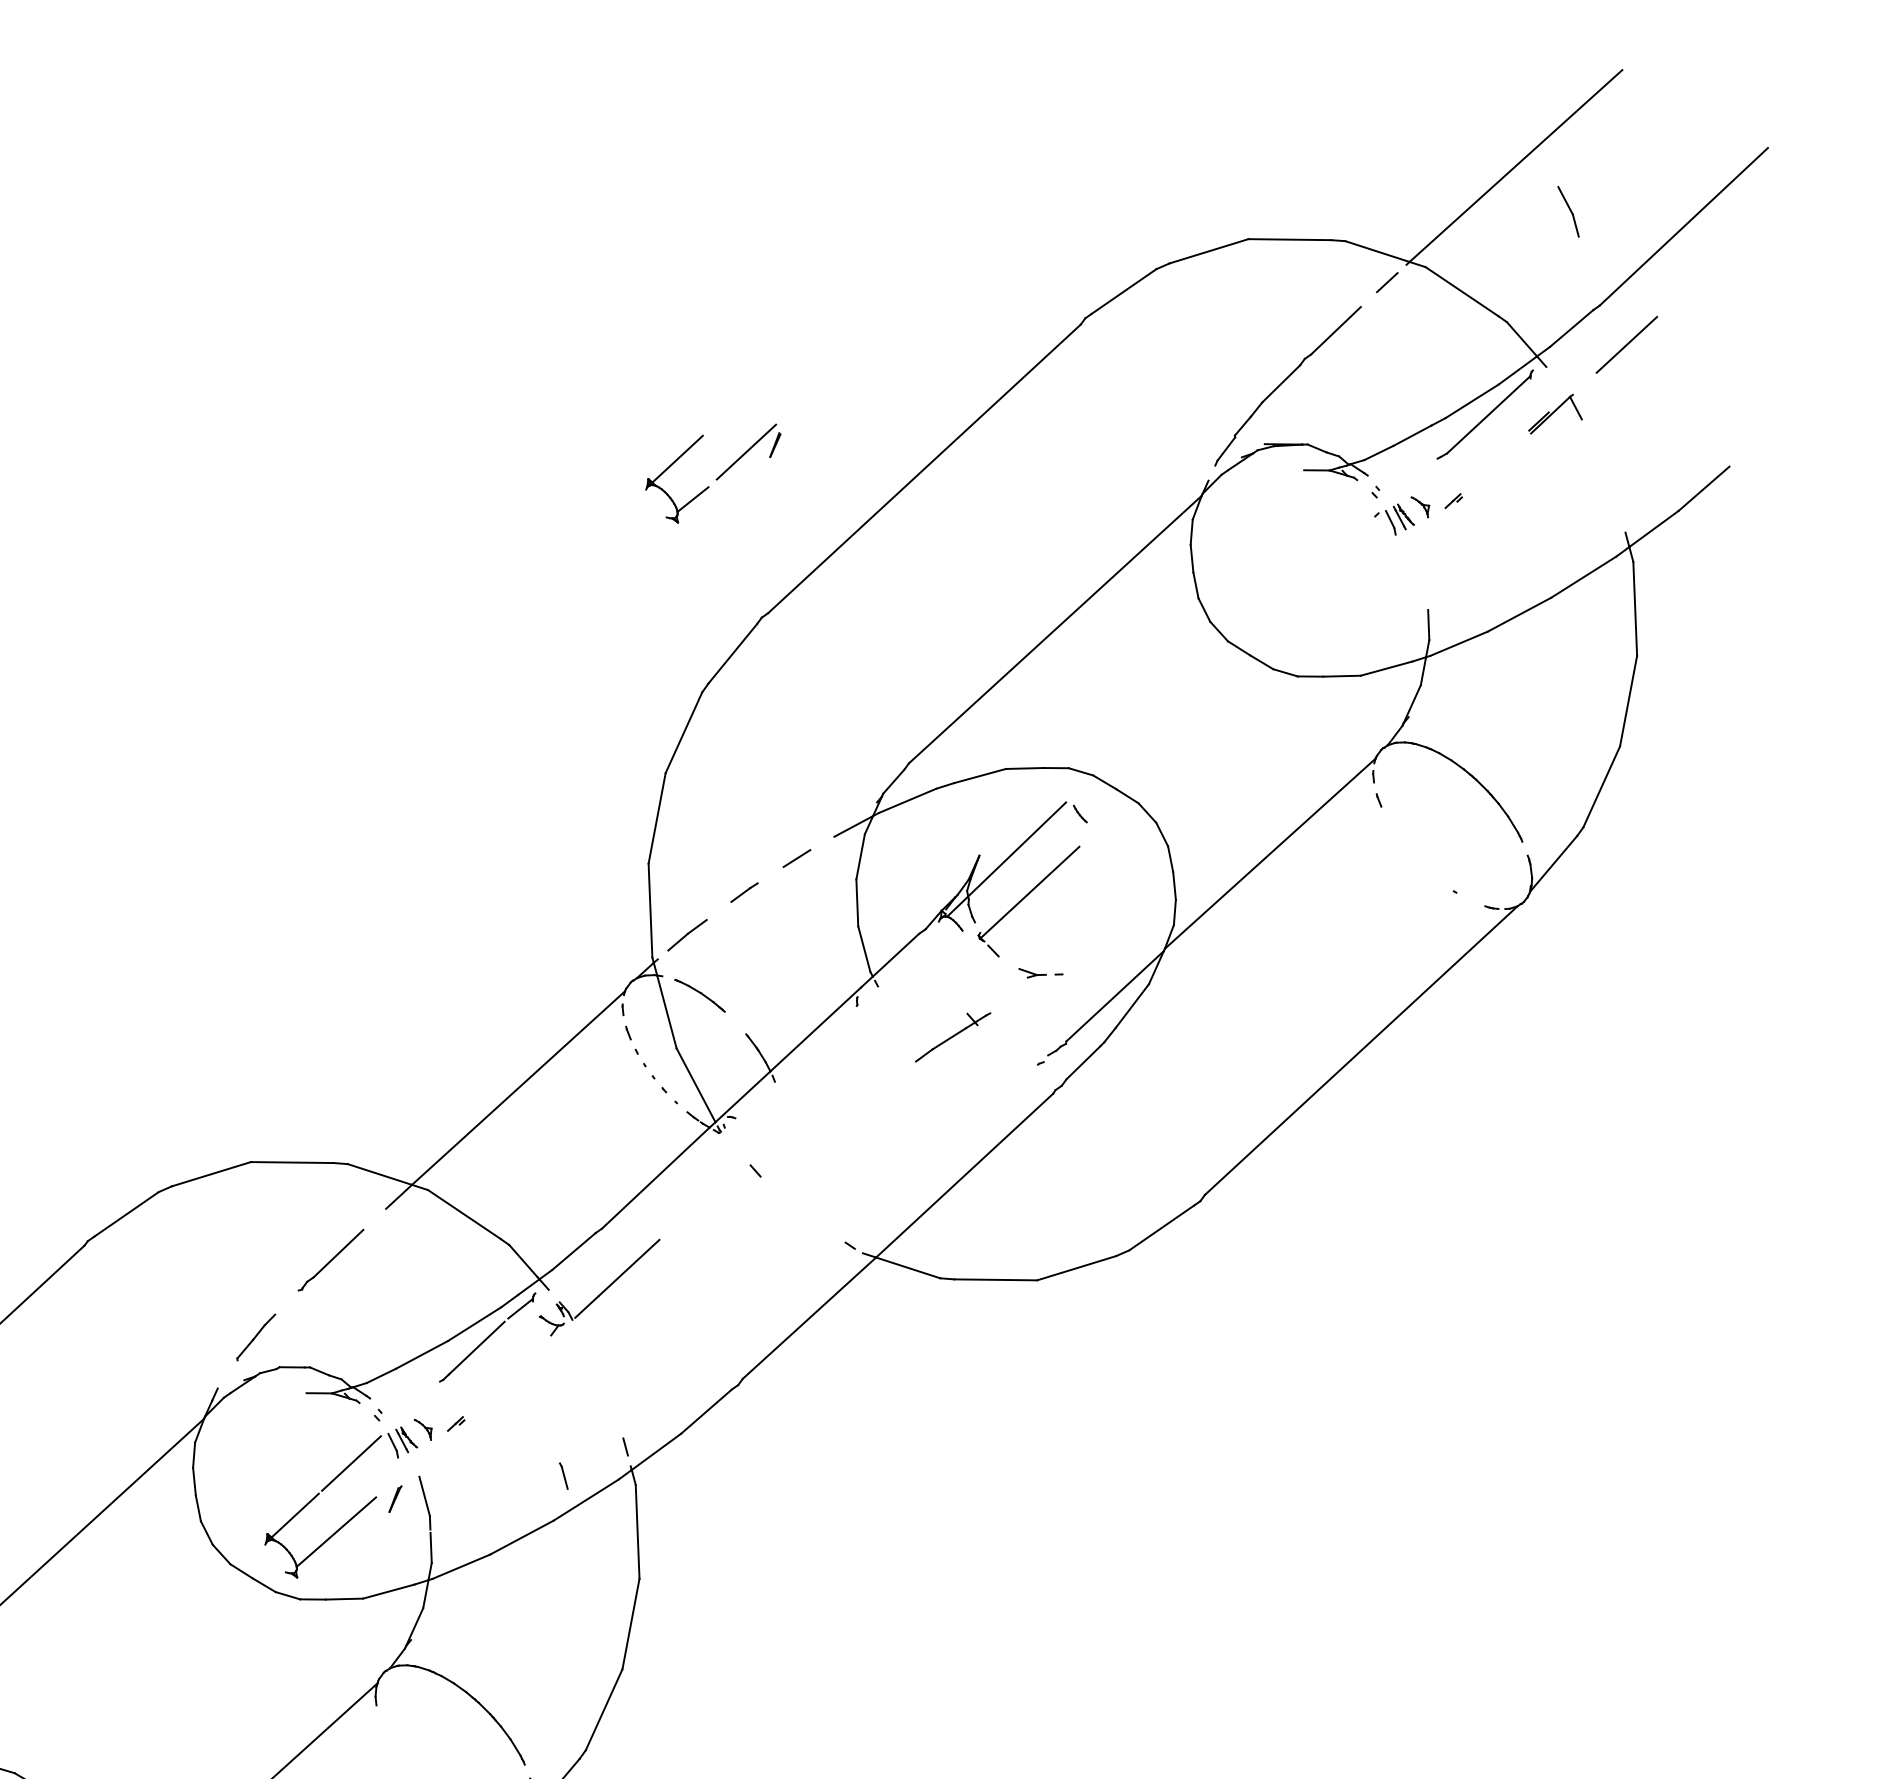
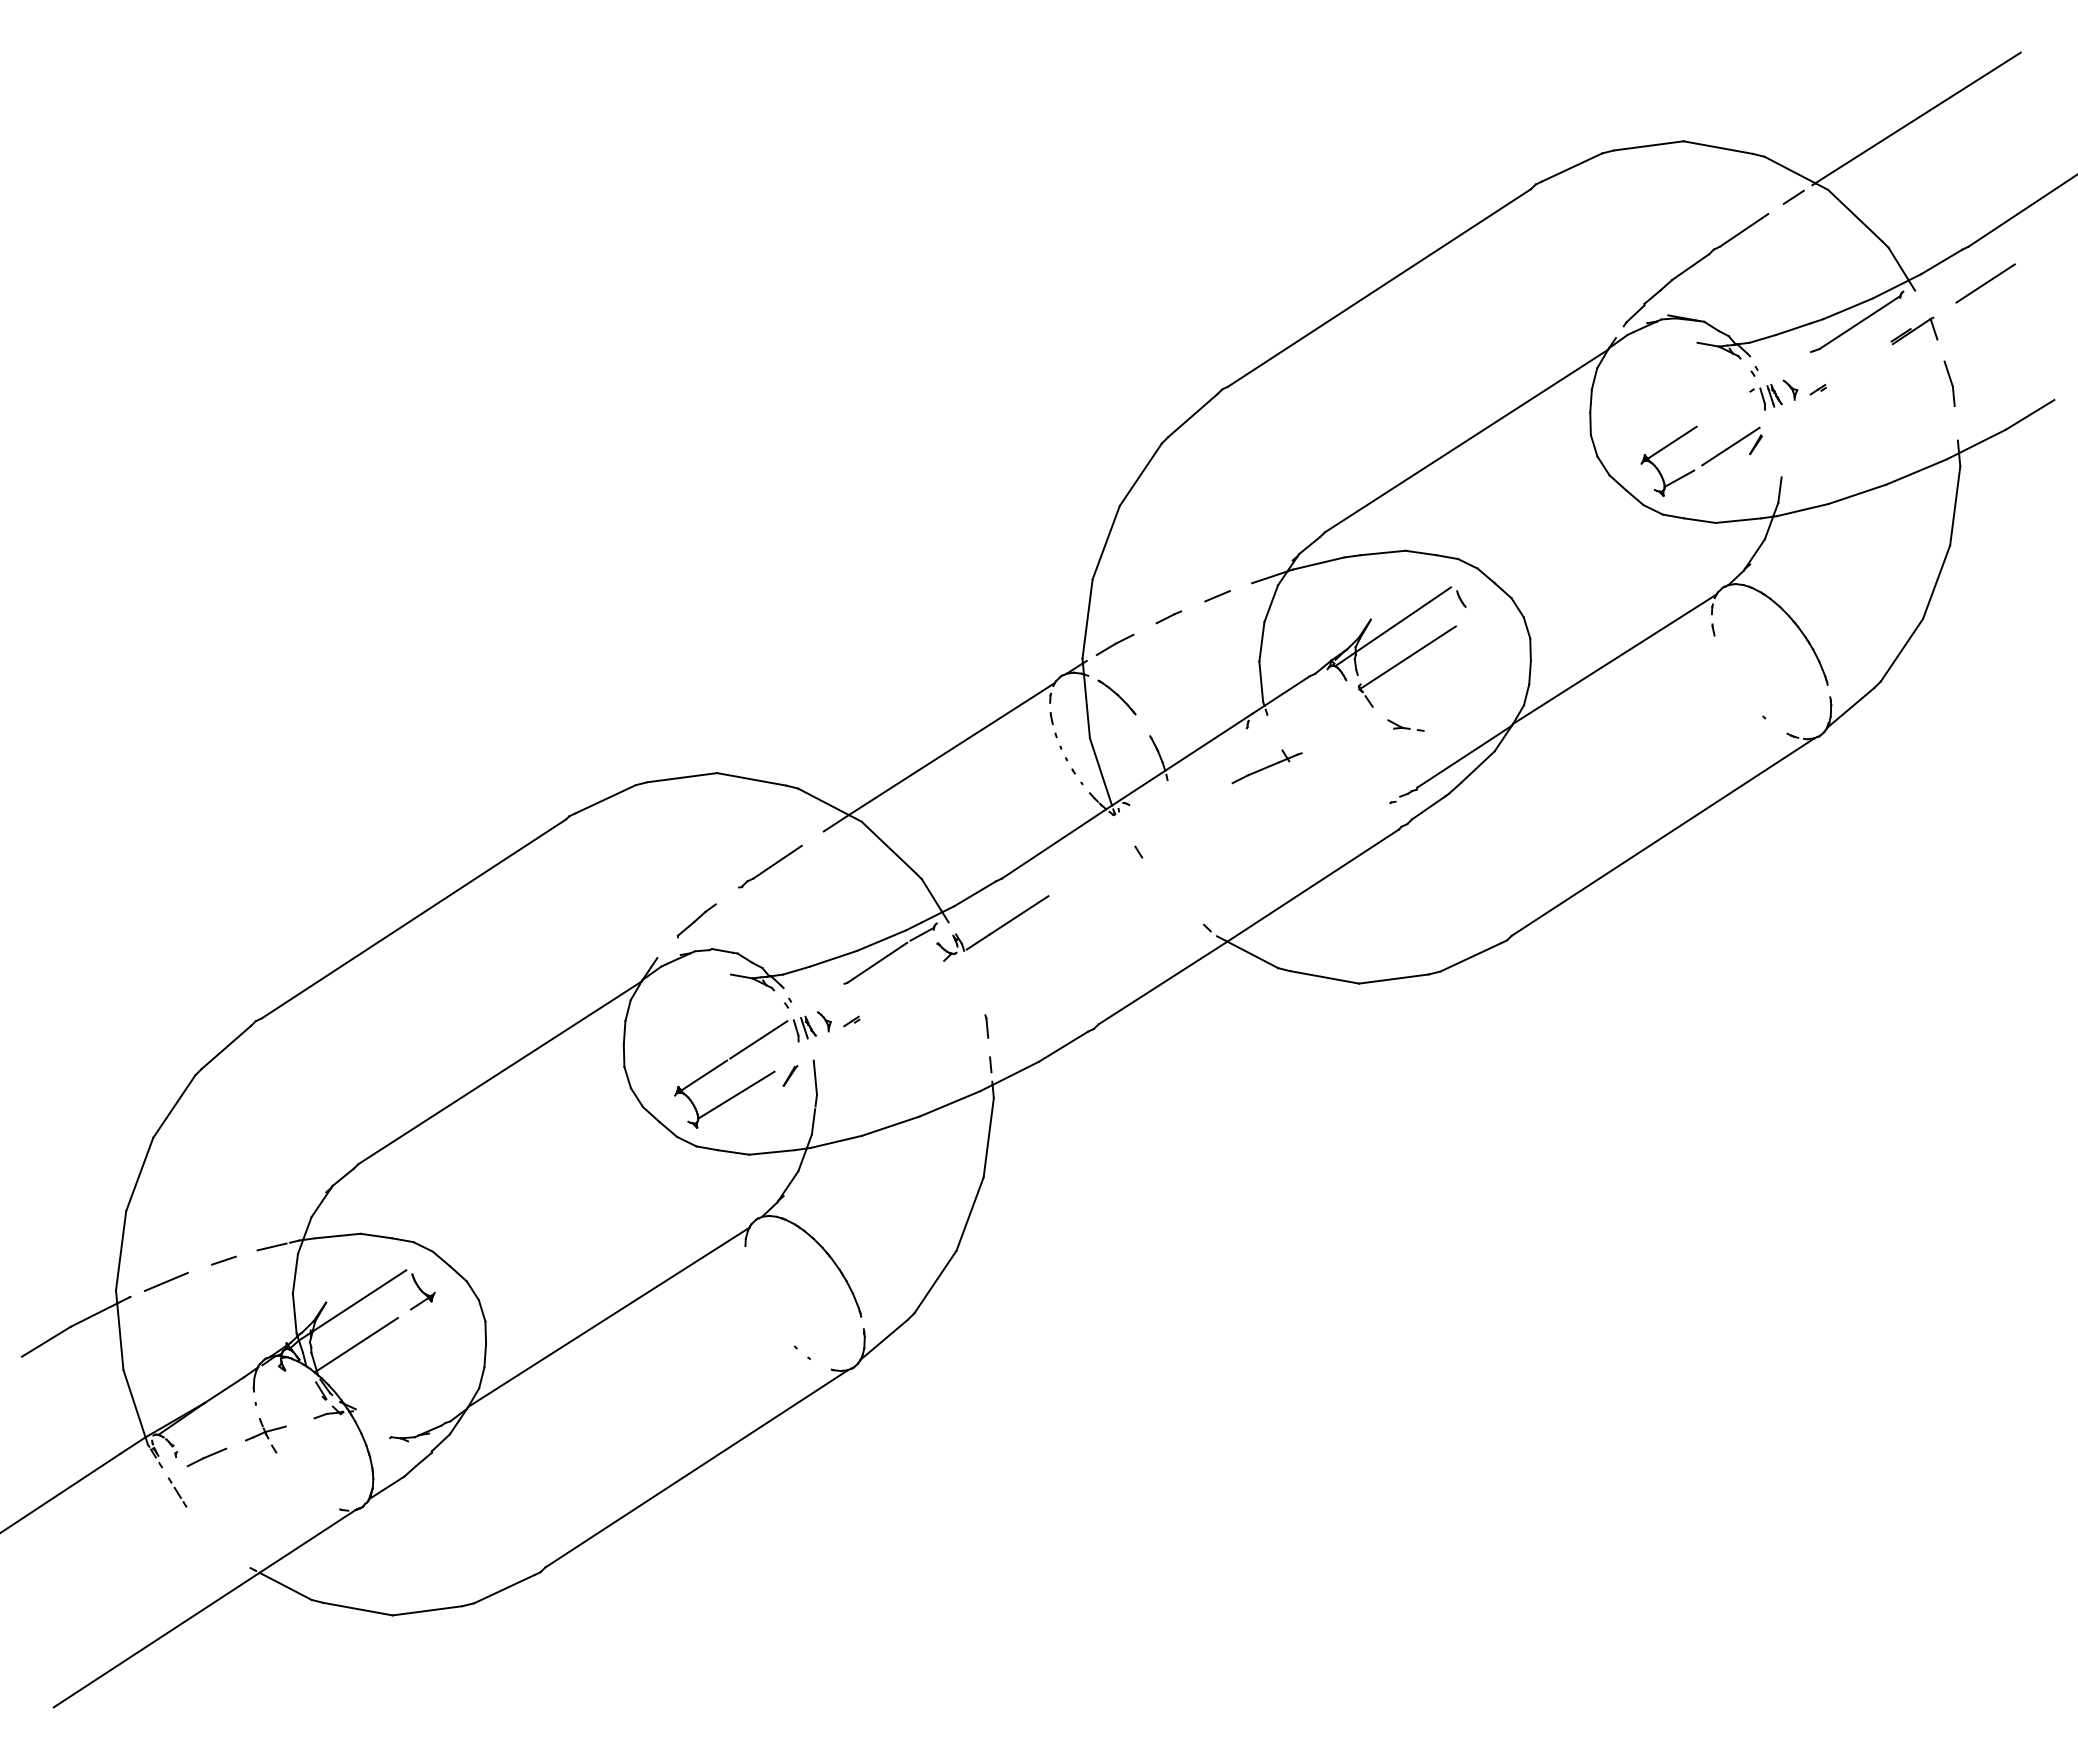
part: (1568, 211) -> (1949, 383), moved
part: (715, 474) -> (1701, 460), moved
part: (952, 1035) -> (1266, 766), moved
line: (563, 1476) -> (986, 1026), moved

